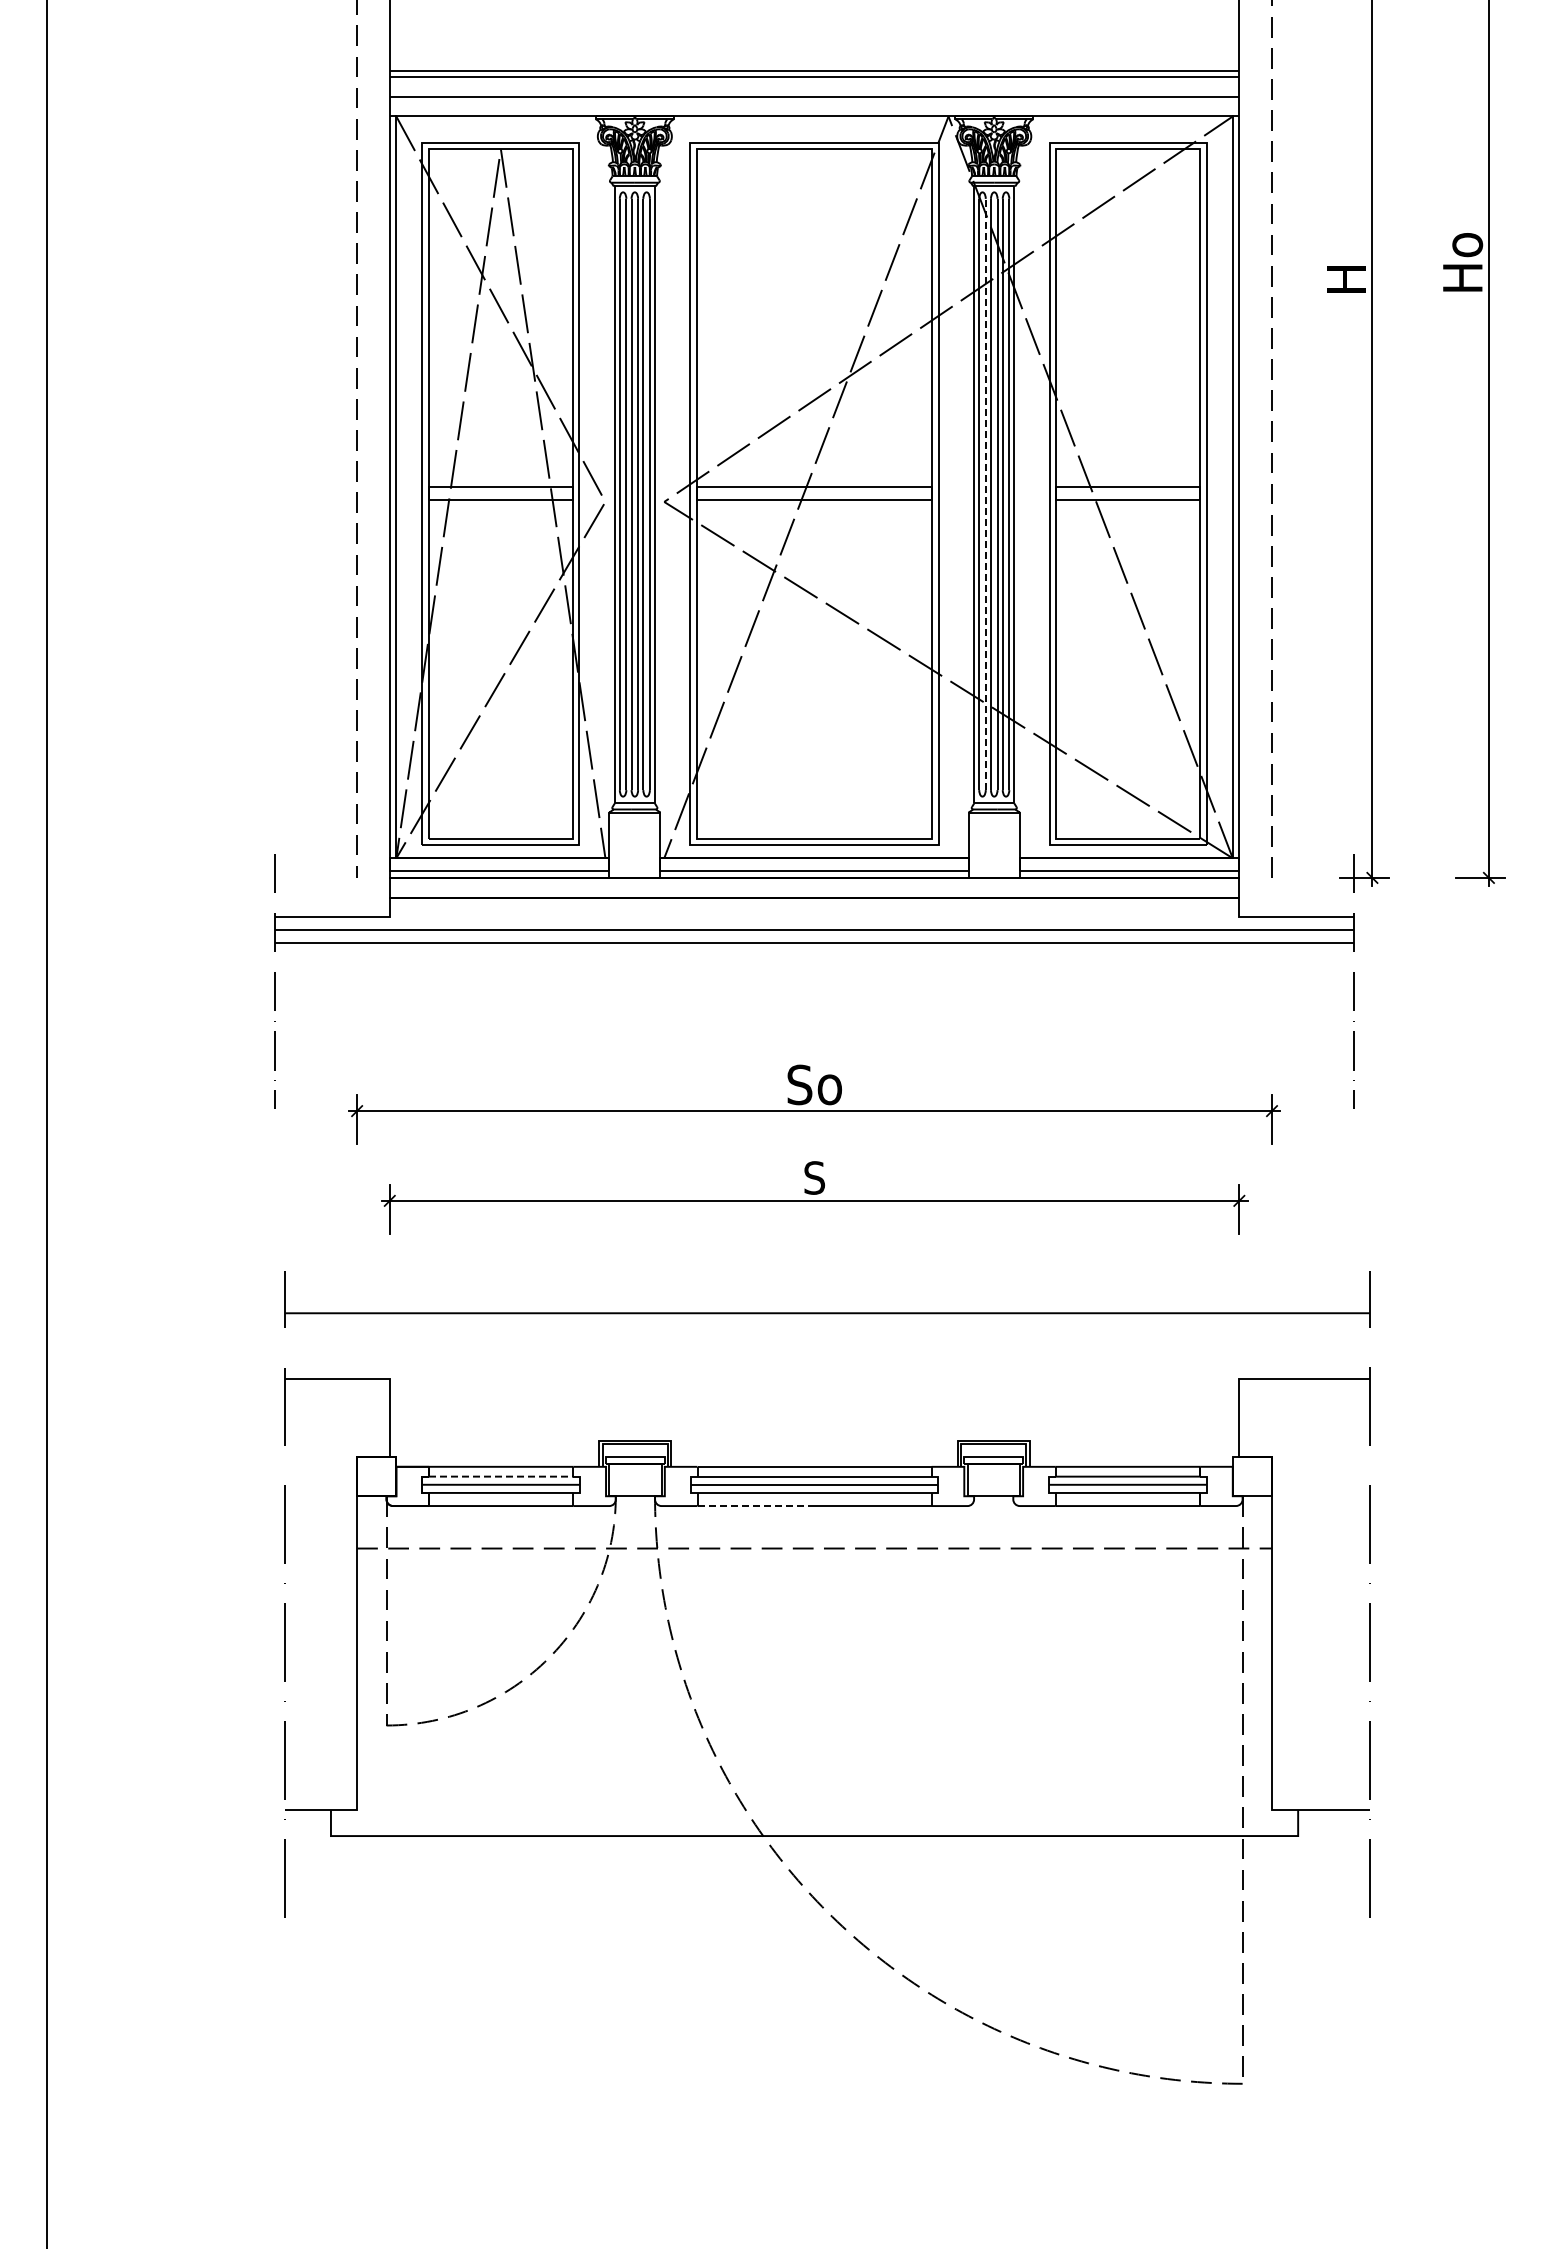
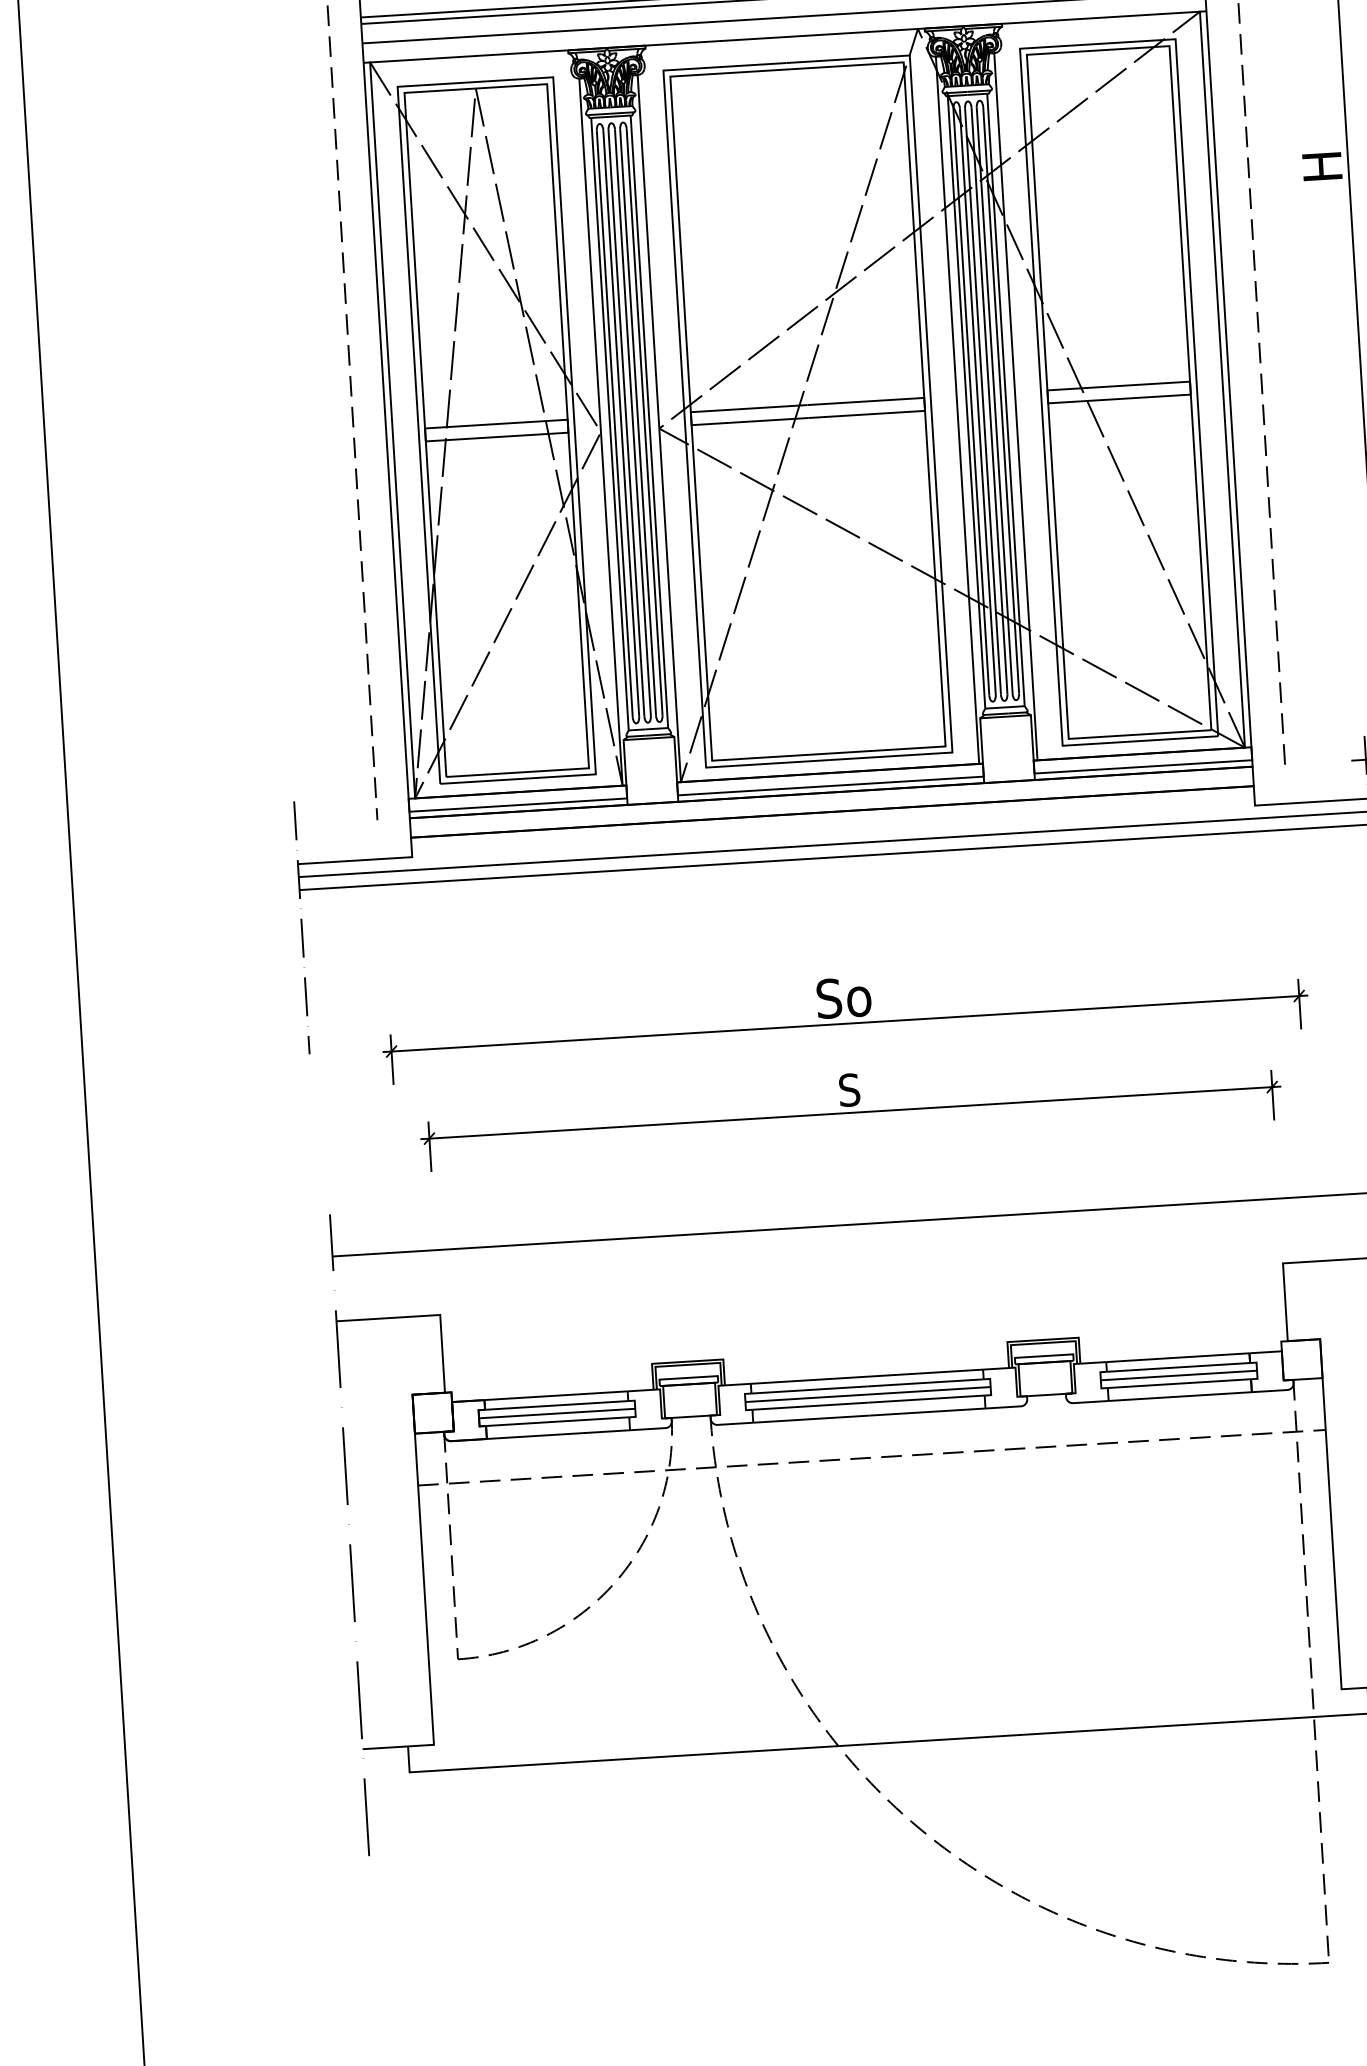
line: (985, 494) -> (977, 401), dashed -> solid
line: (605, 501) -> (601, 431), added
line: (664, 501) -> (659, 428), added
line: (964, 501) -> (957, 409), added
line: (1023, 501) -> (1015, 406), added
line: (501, 1476) -> (556, 1405), dashed -> solid
line: (756, 1506) -> (811, 1419), dashed -> solid

